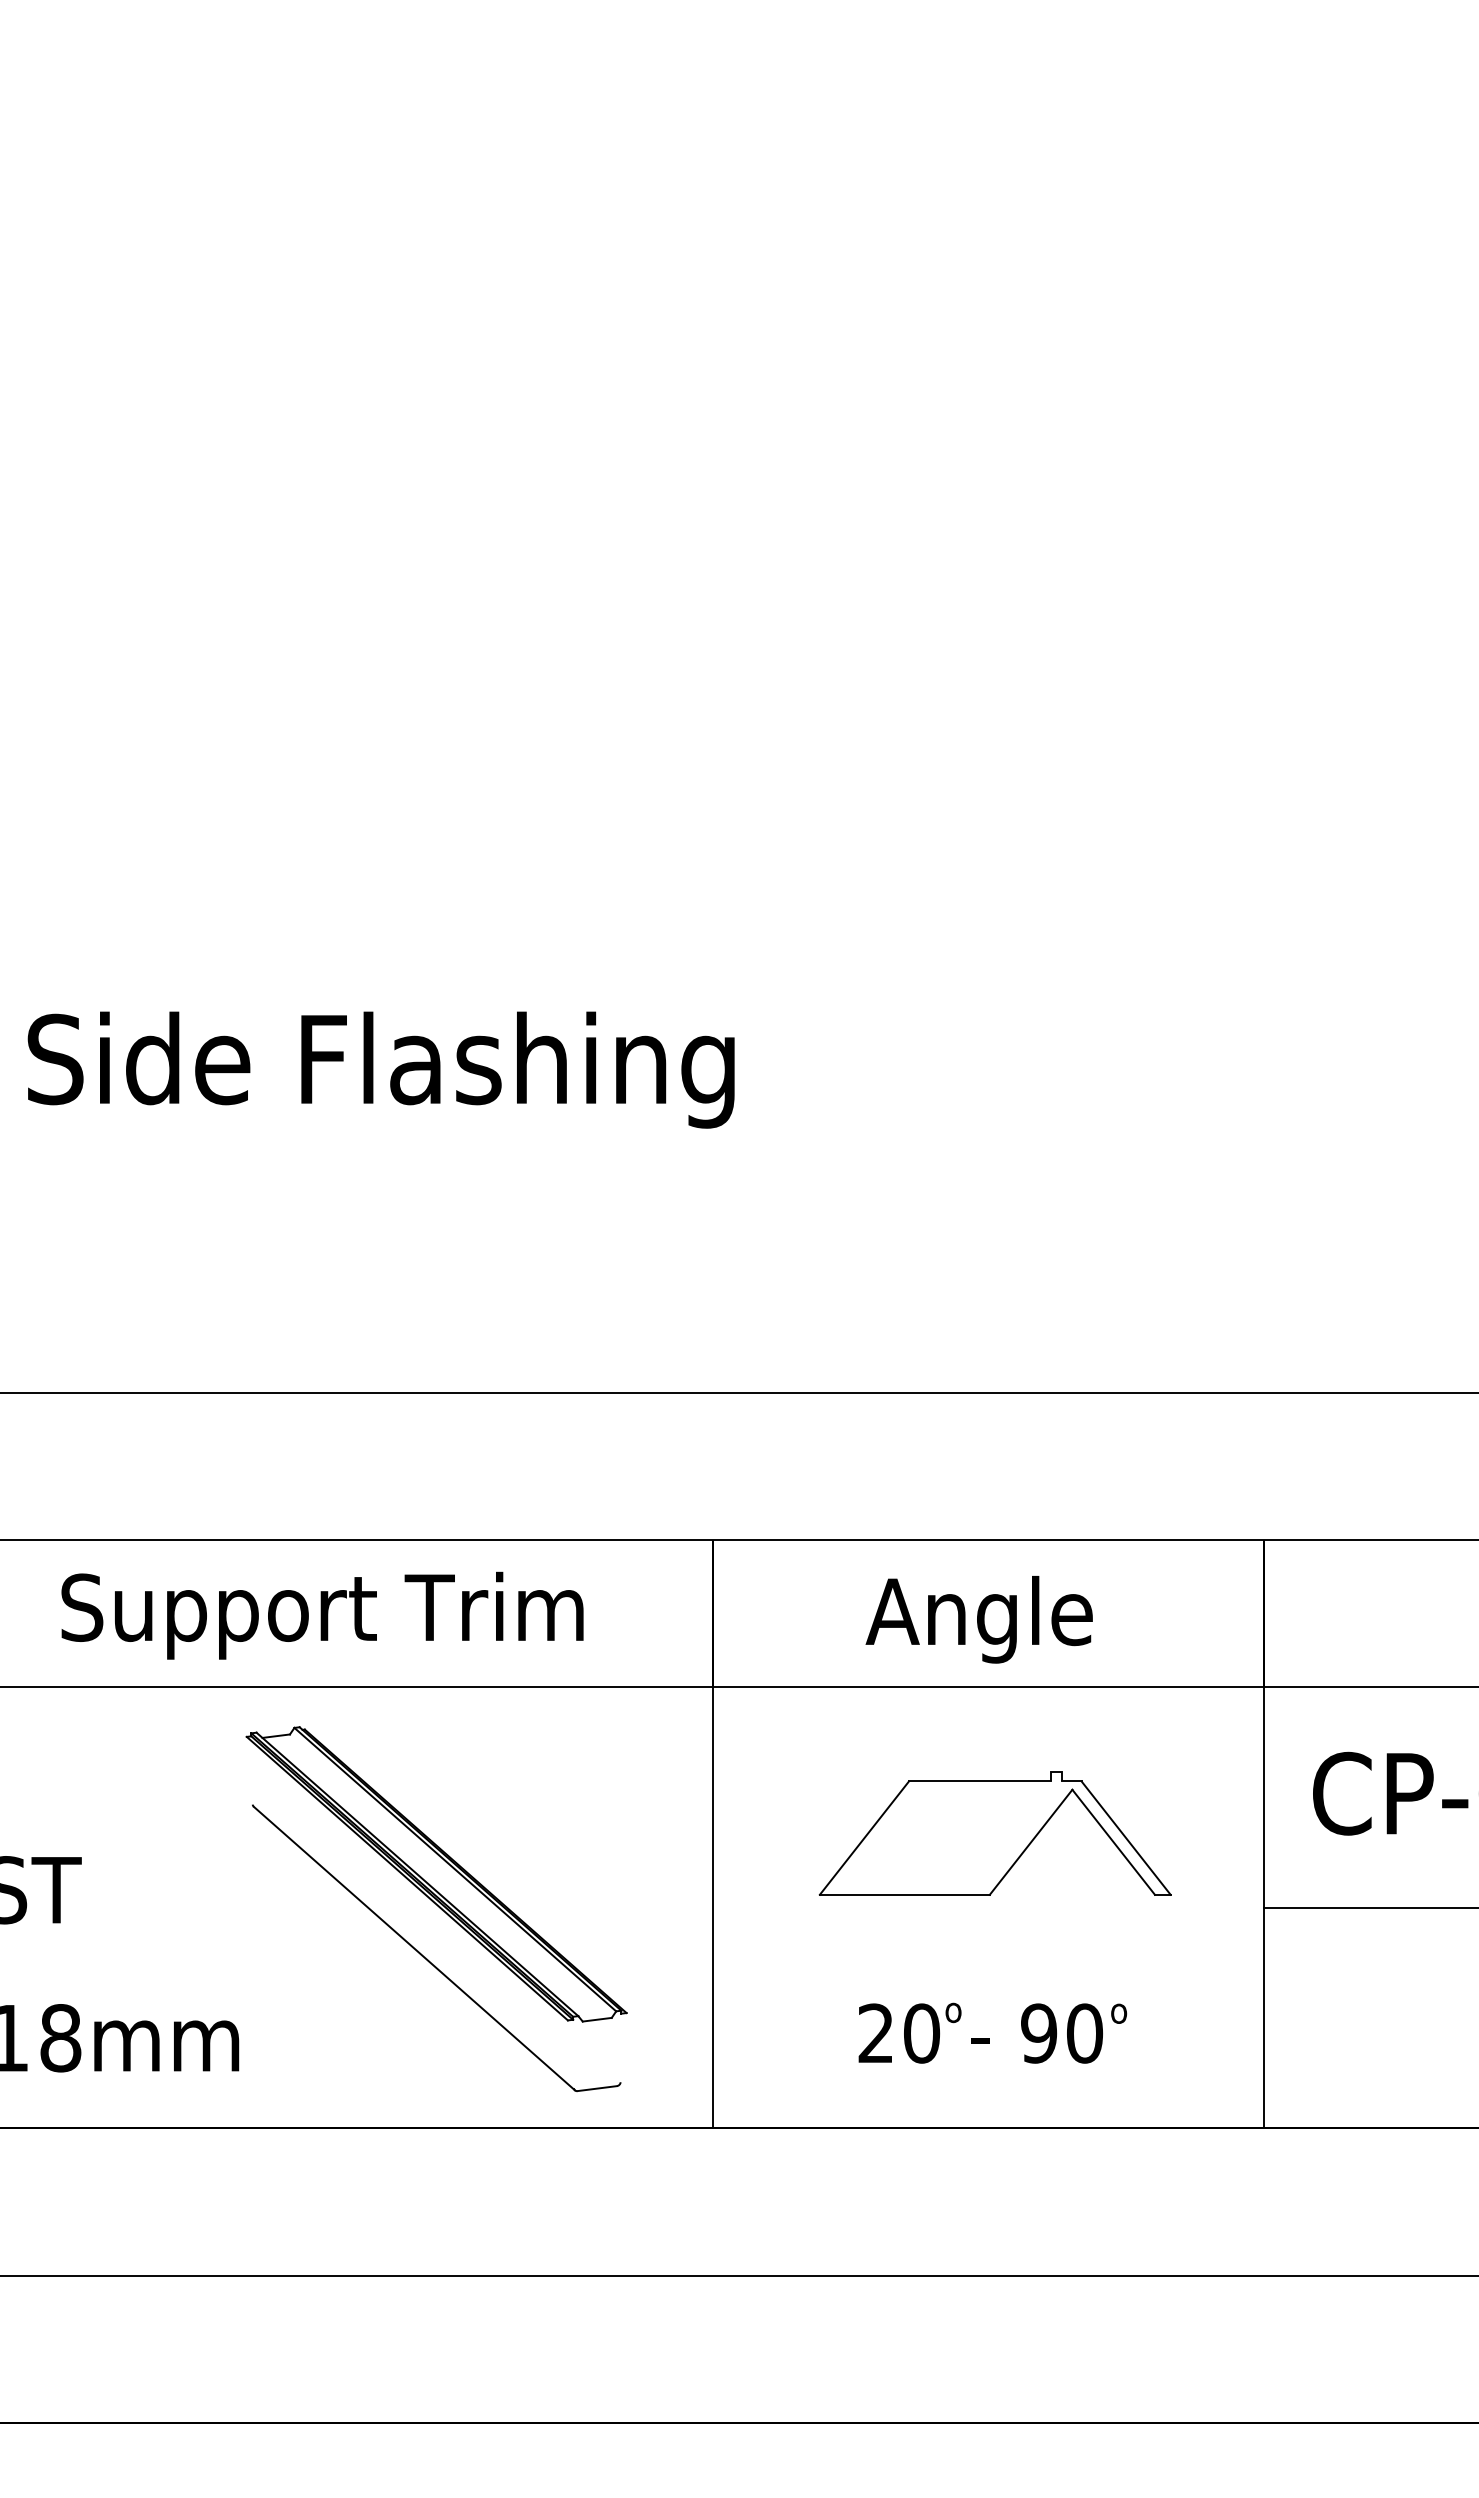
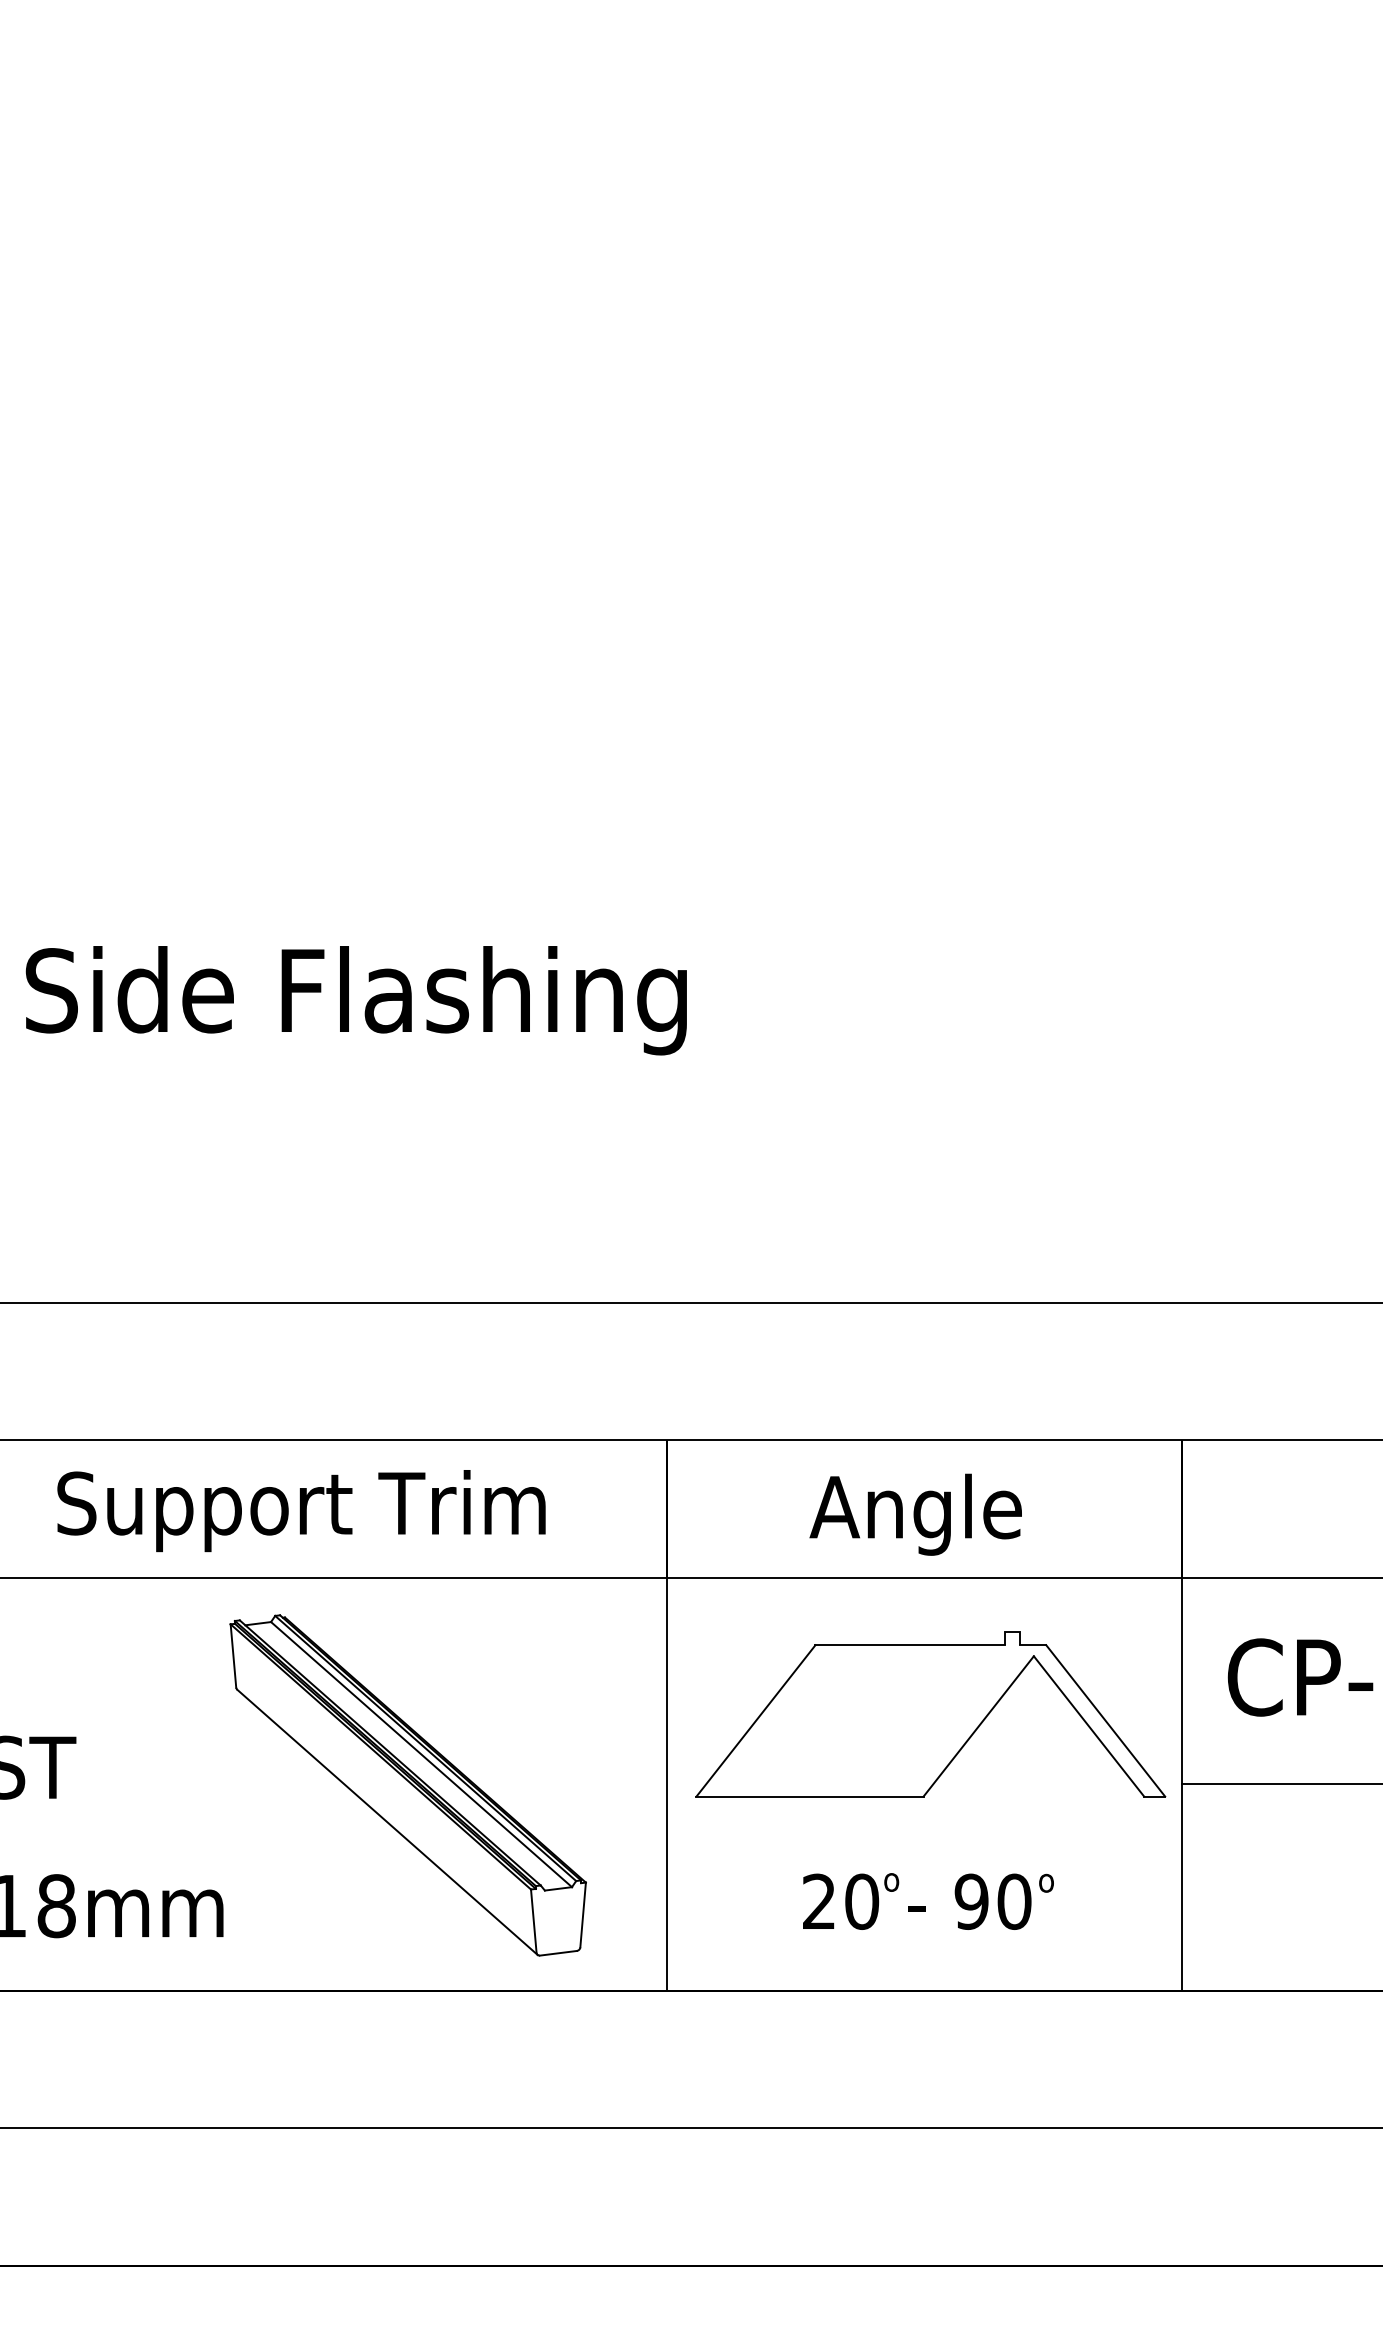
line: (249, 1770) -> (233, 1655), added
part: (994, 1833) -> (930, 1714), size x1.43
line: (450, 1875) -> (421, 1753), added
line: (623, 2047) -> (583, 1914), added
line: (570, 2054) -> (533, 1921), added

